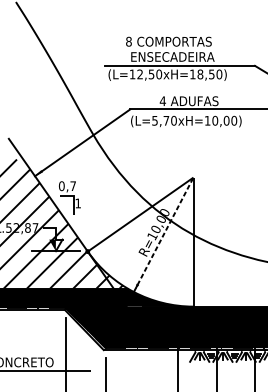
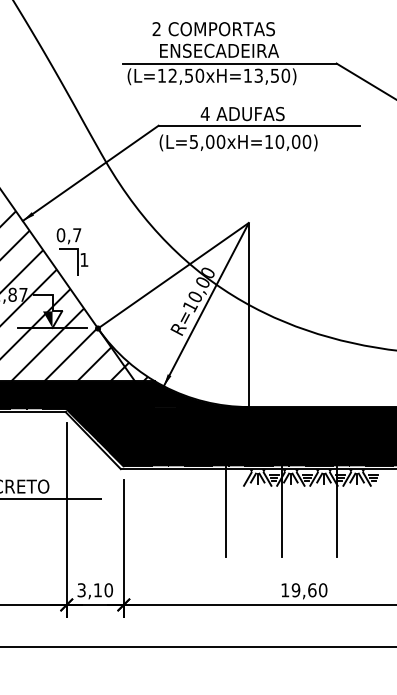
text: (128, 41) -> (156, 29), 8 -> 2
text: (200, 74) -> (258, 75), (L=12,50xH=18,50) -> (L=12,50xH=13,50)
text: (166, 120) -> (210, 141), (L=5,70xH=10,00) -> (L=5,00xH=10,00)
line: (163, 234) -> (206, 304), dashed -> solid

